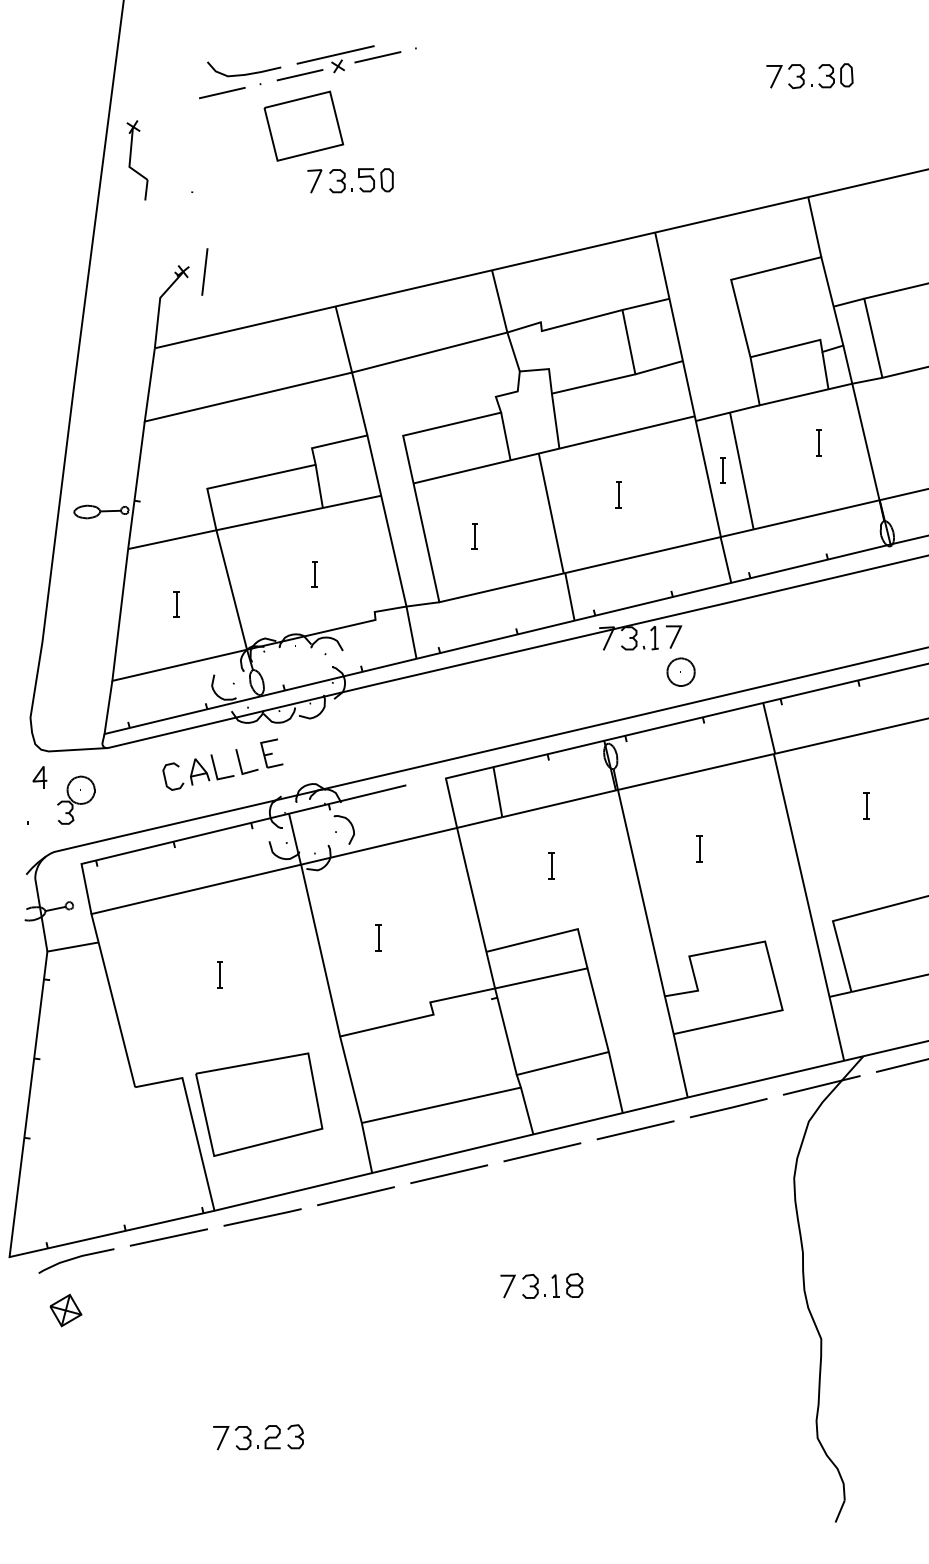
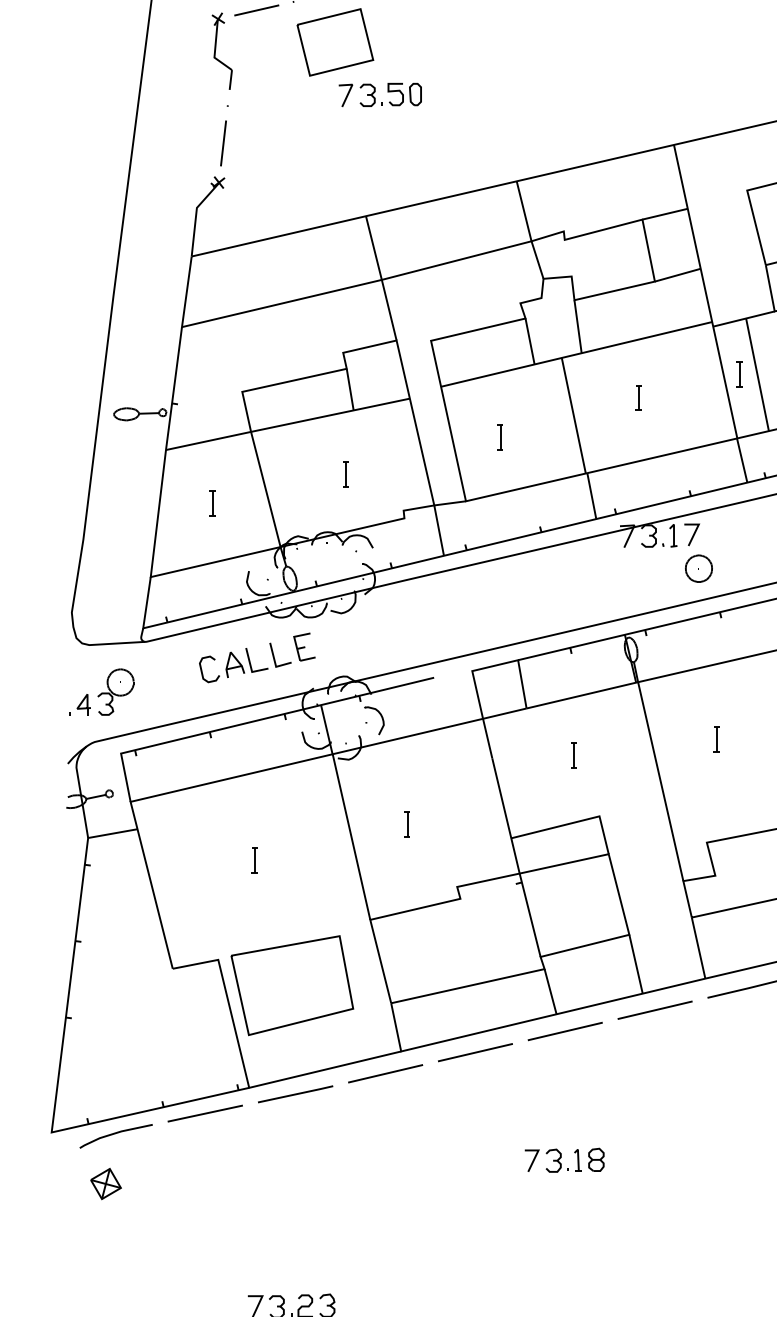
part: (131, 158) -> (216, 49), moved
line: (204, 271) -> (223, 142), moved
part: (39, 777) -> (83, 704), moved

